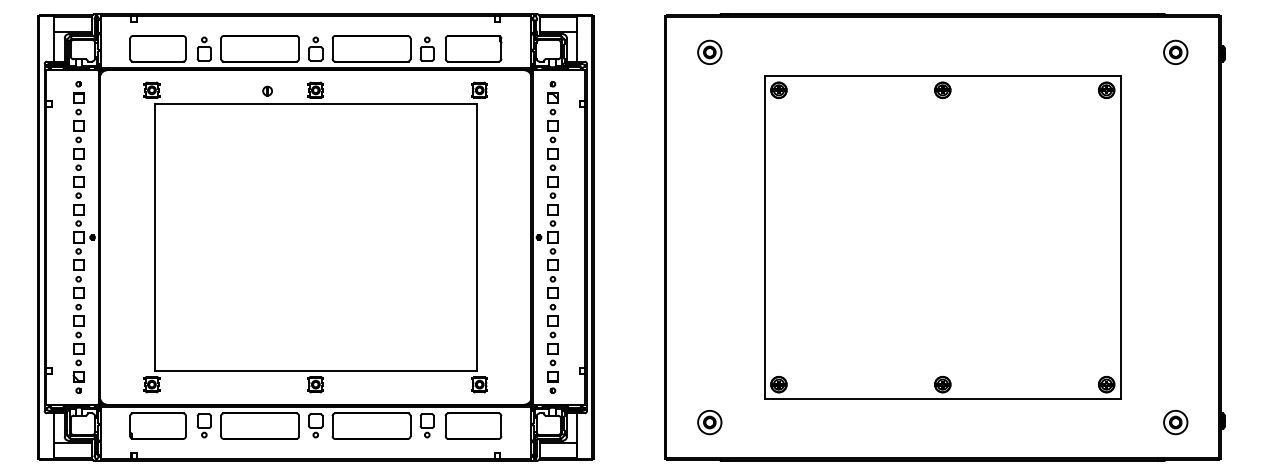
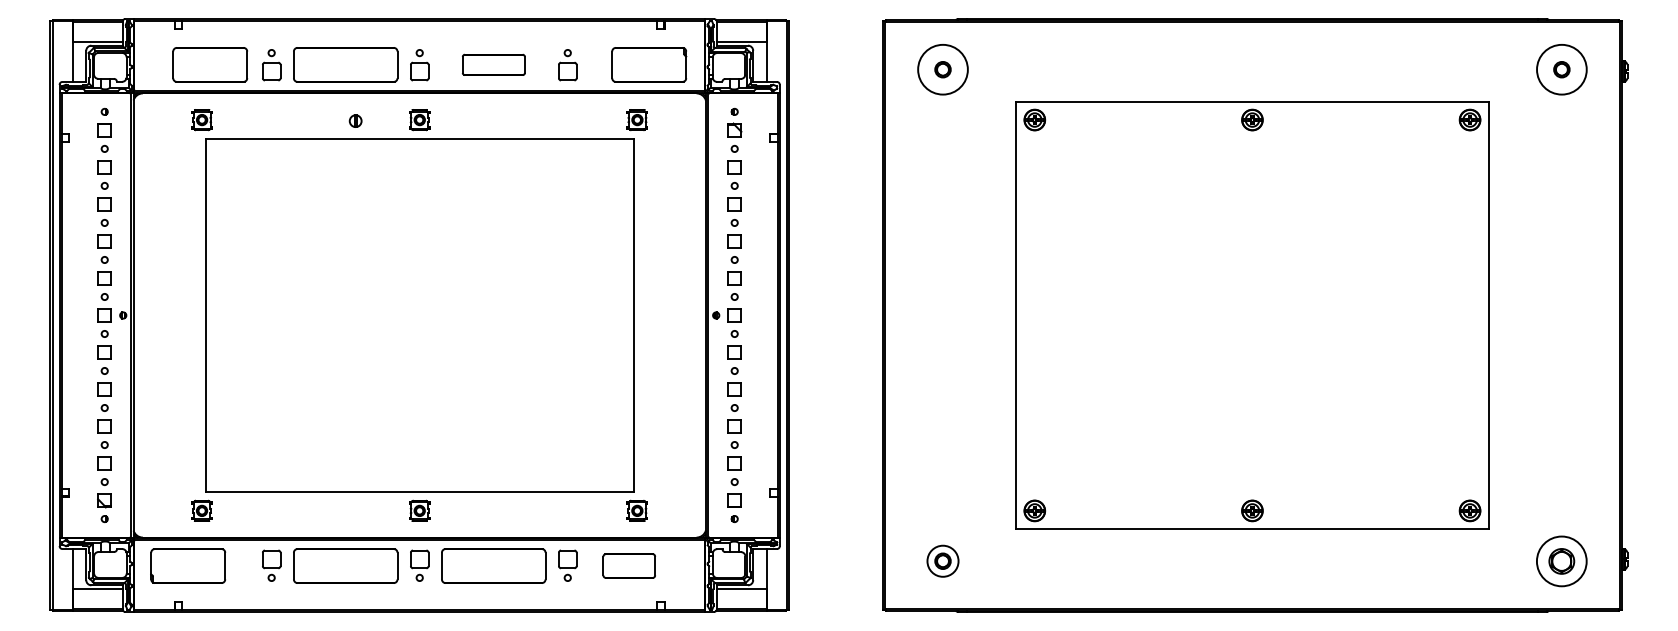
part: (371, 48) -> (493, 64), size x0.6
part: (473, 48) -> (649, 64), moved
circle: (709, 52) -> (942, 69), size x1.6
circle: (1175, 52) -> (1561, 69), size x1.6
part: (1175, 421) -> (1561, 560), size x1.6
part: (158, 425) -> (188, 565), moved
part: (473, 425) -> (629, 565), size x0.7

